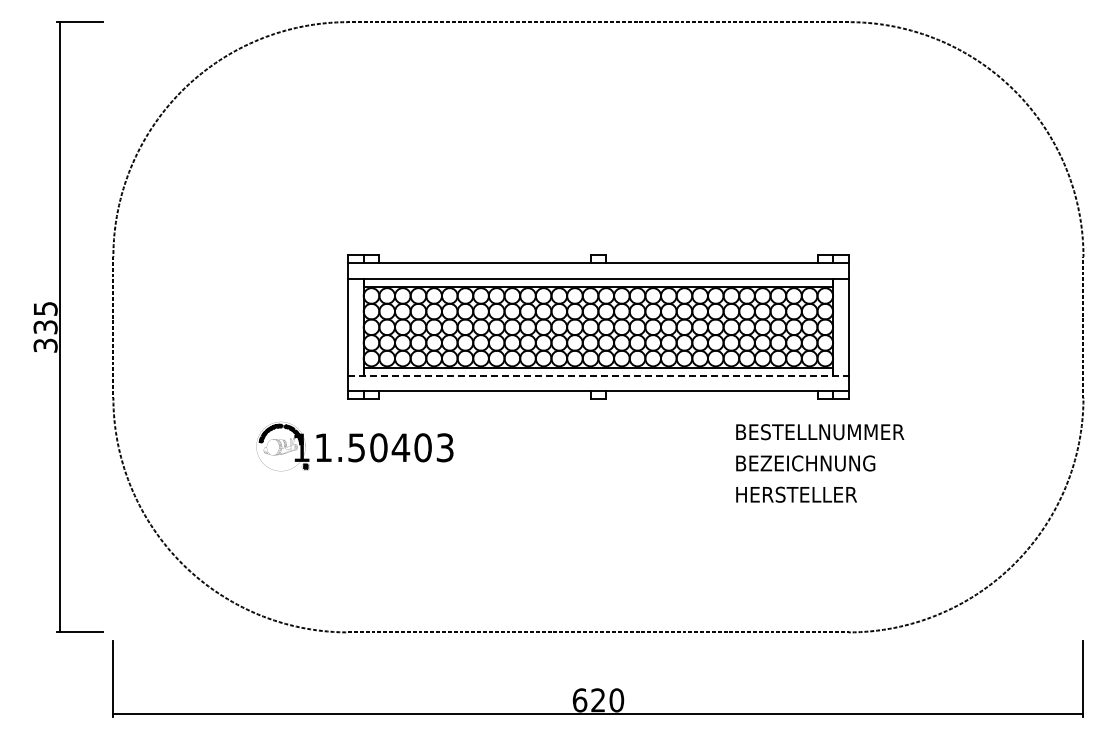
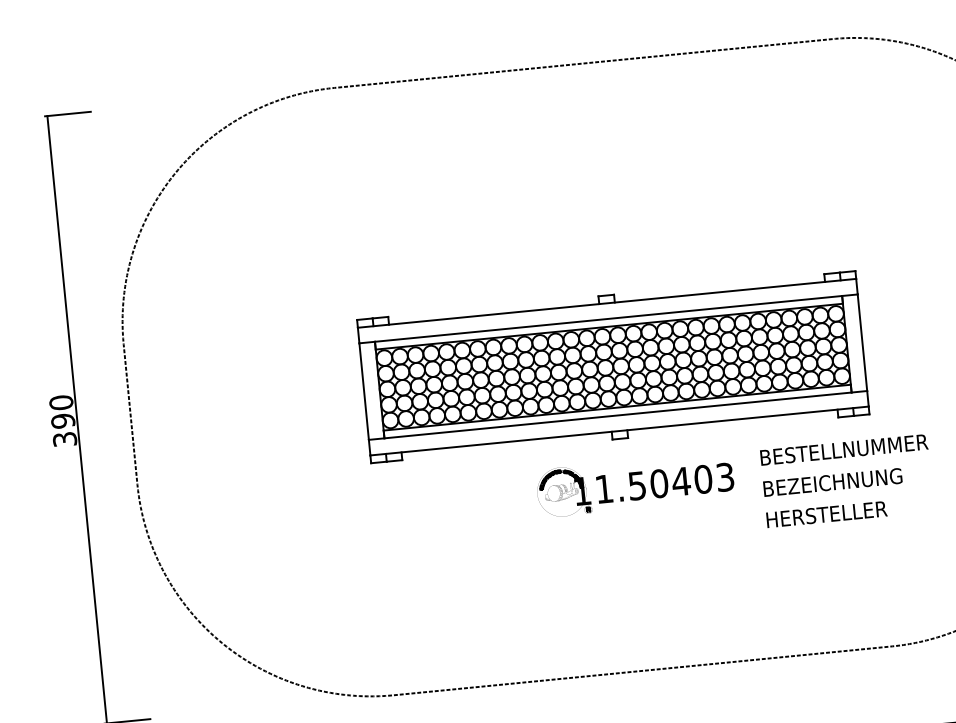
text: (45, 317) -> (62, 411), 335 -> 390
line: (598, 375) -> (618, 415), dashed -> solid
part: (354, 446) -> (634, 484), moved

